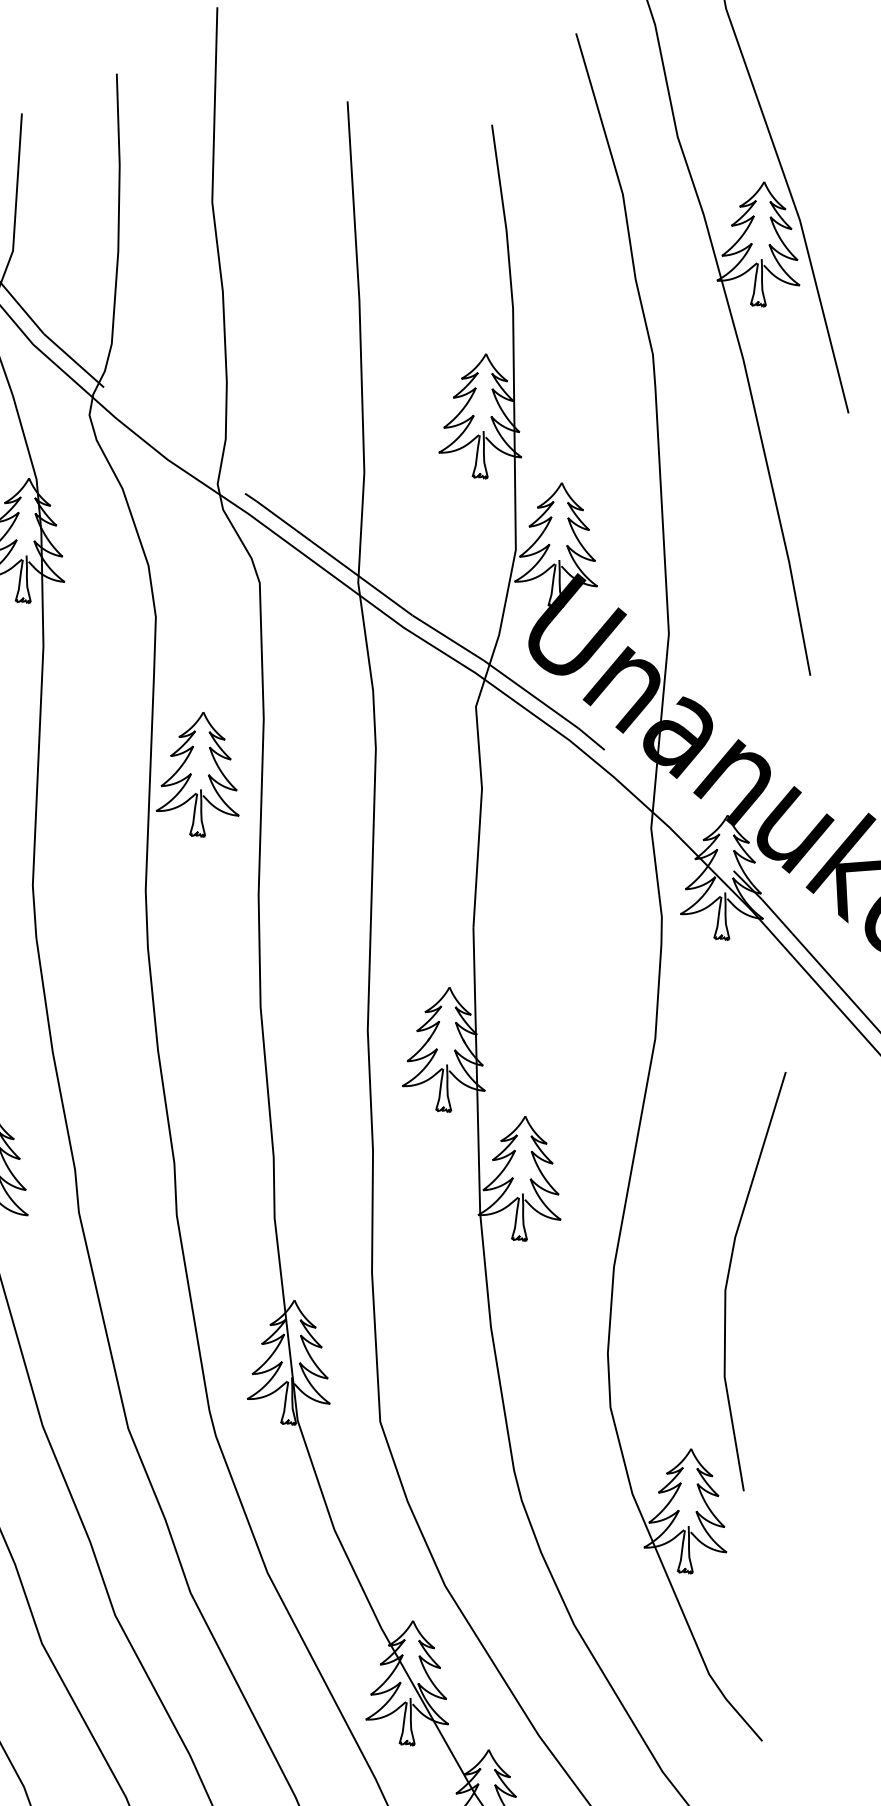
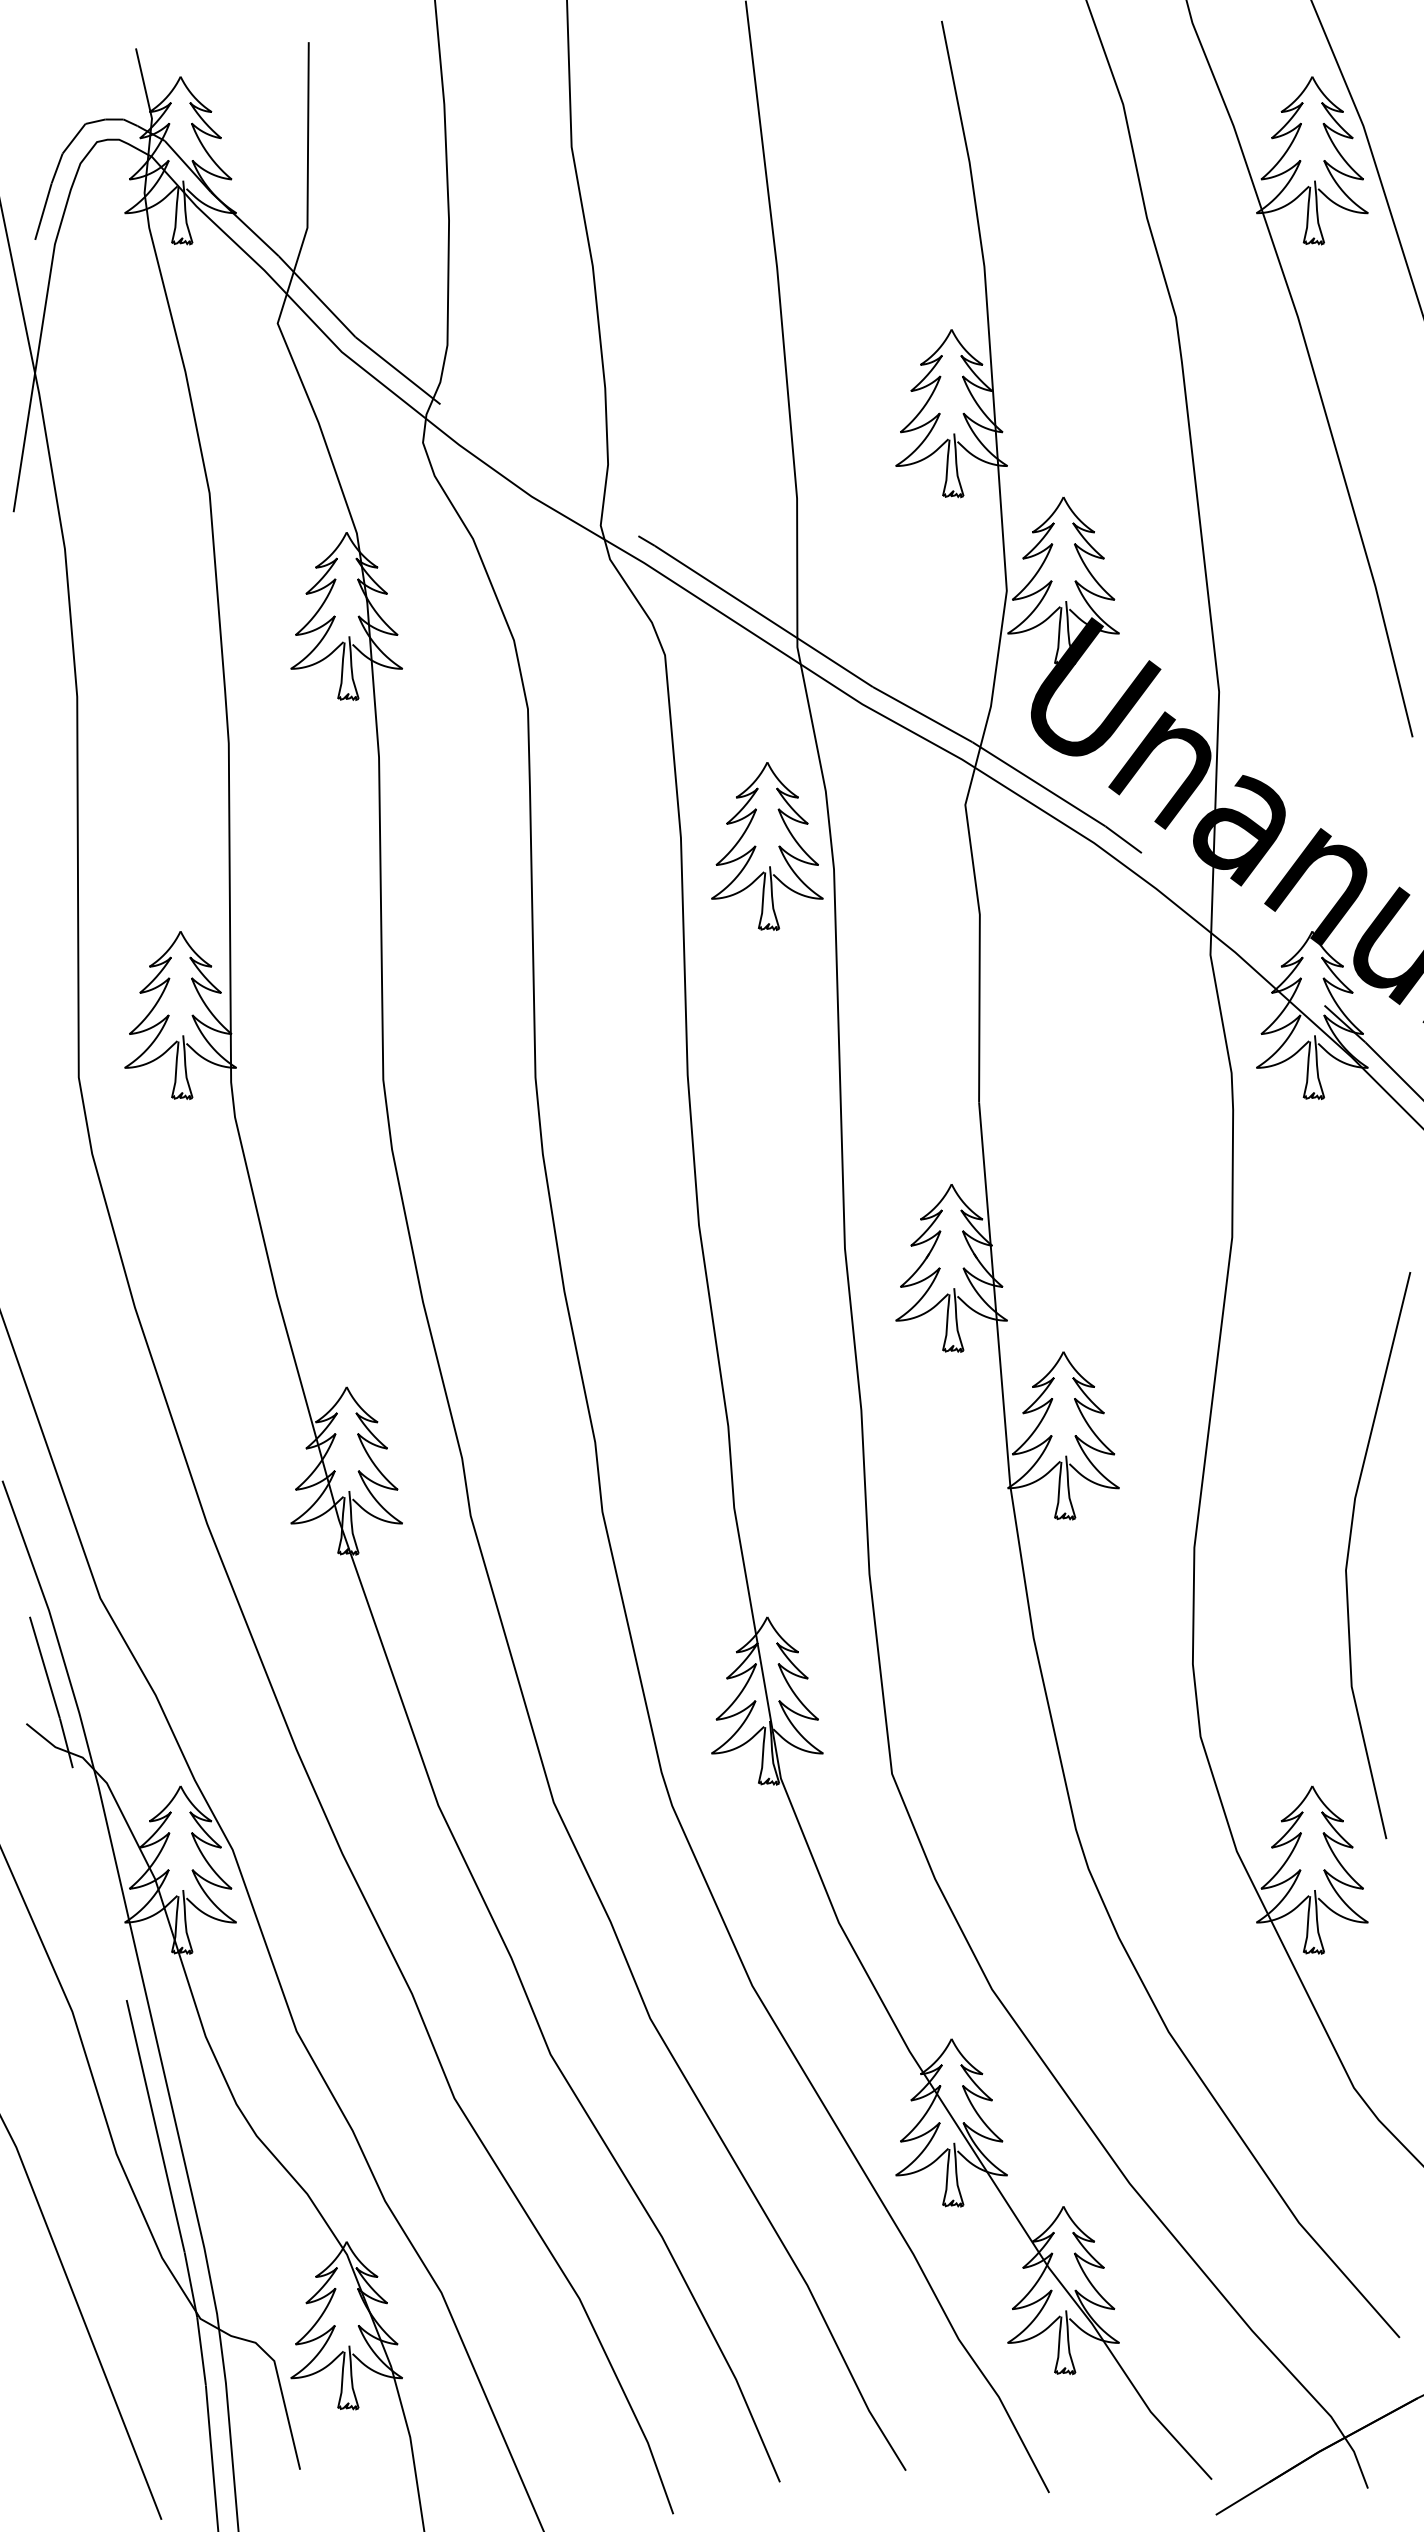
part: (200, 774) -> (767, 846), moved

